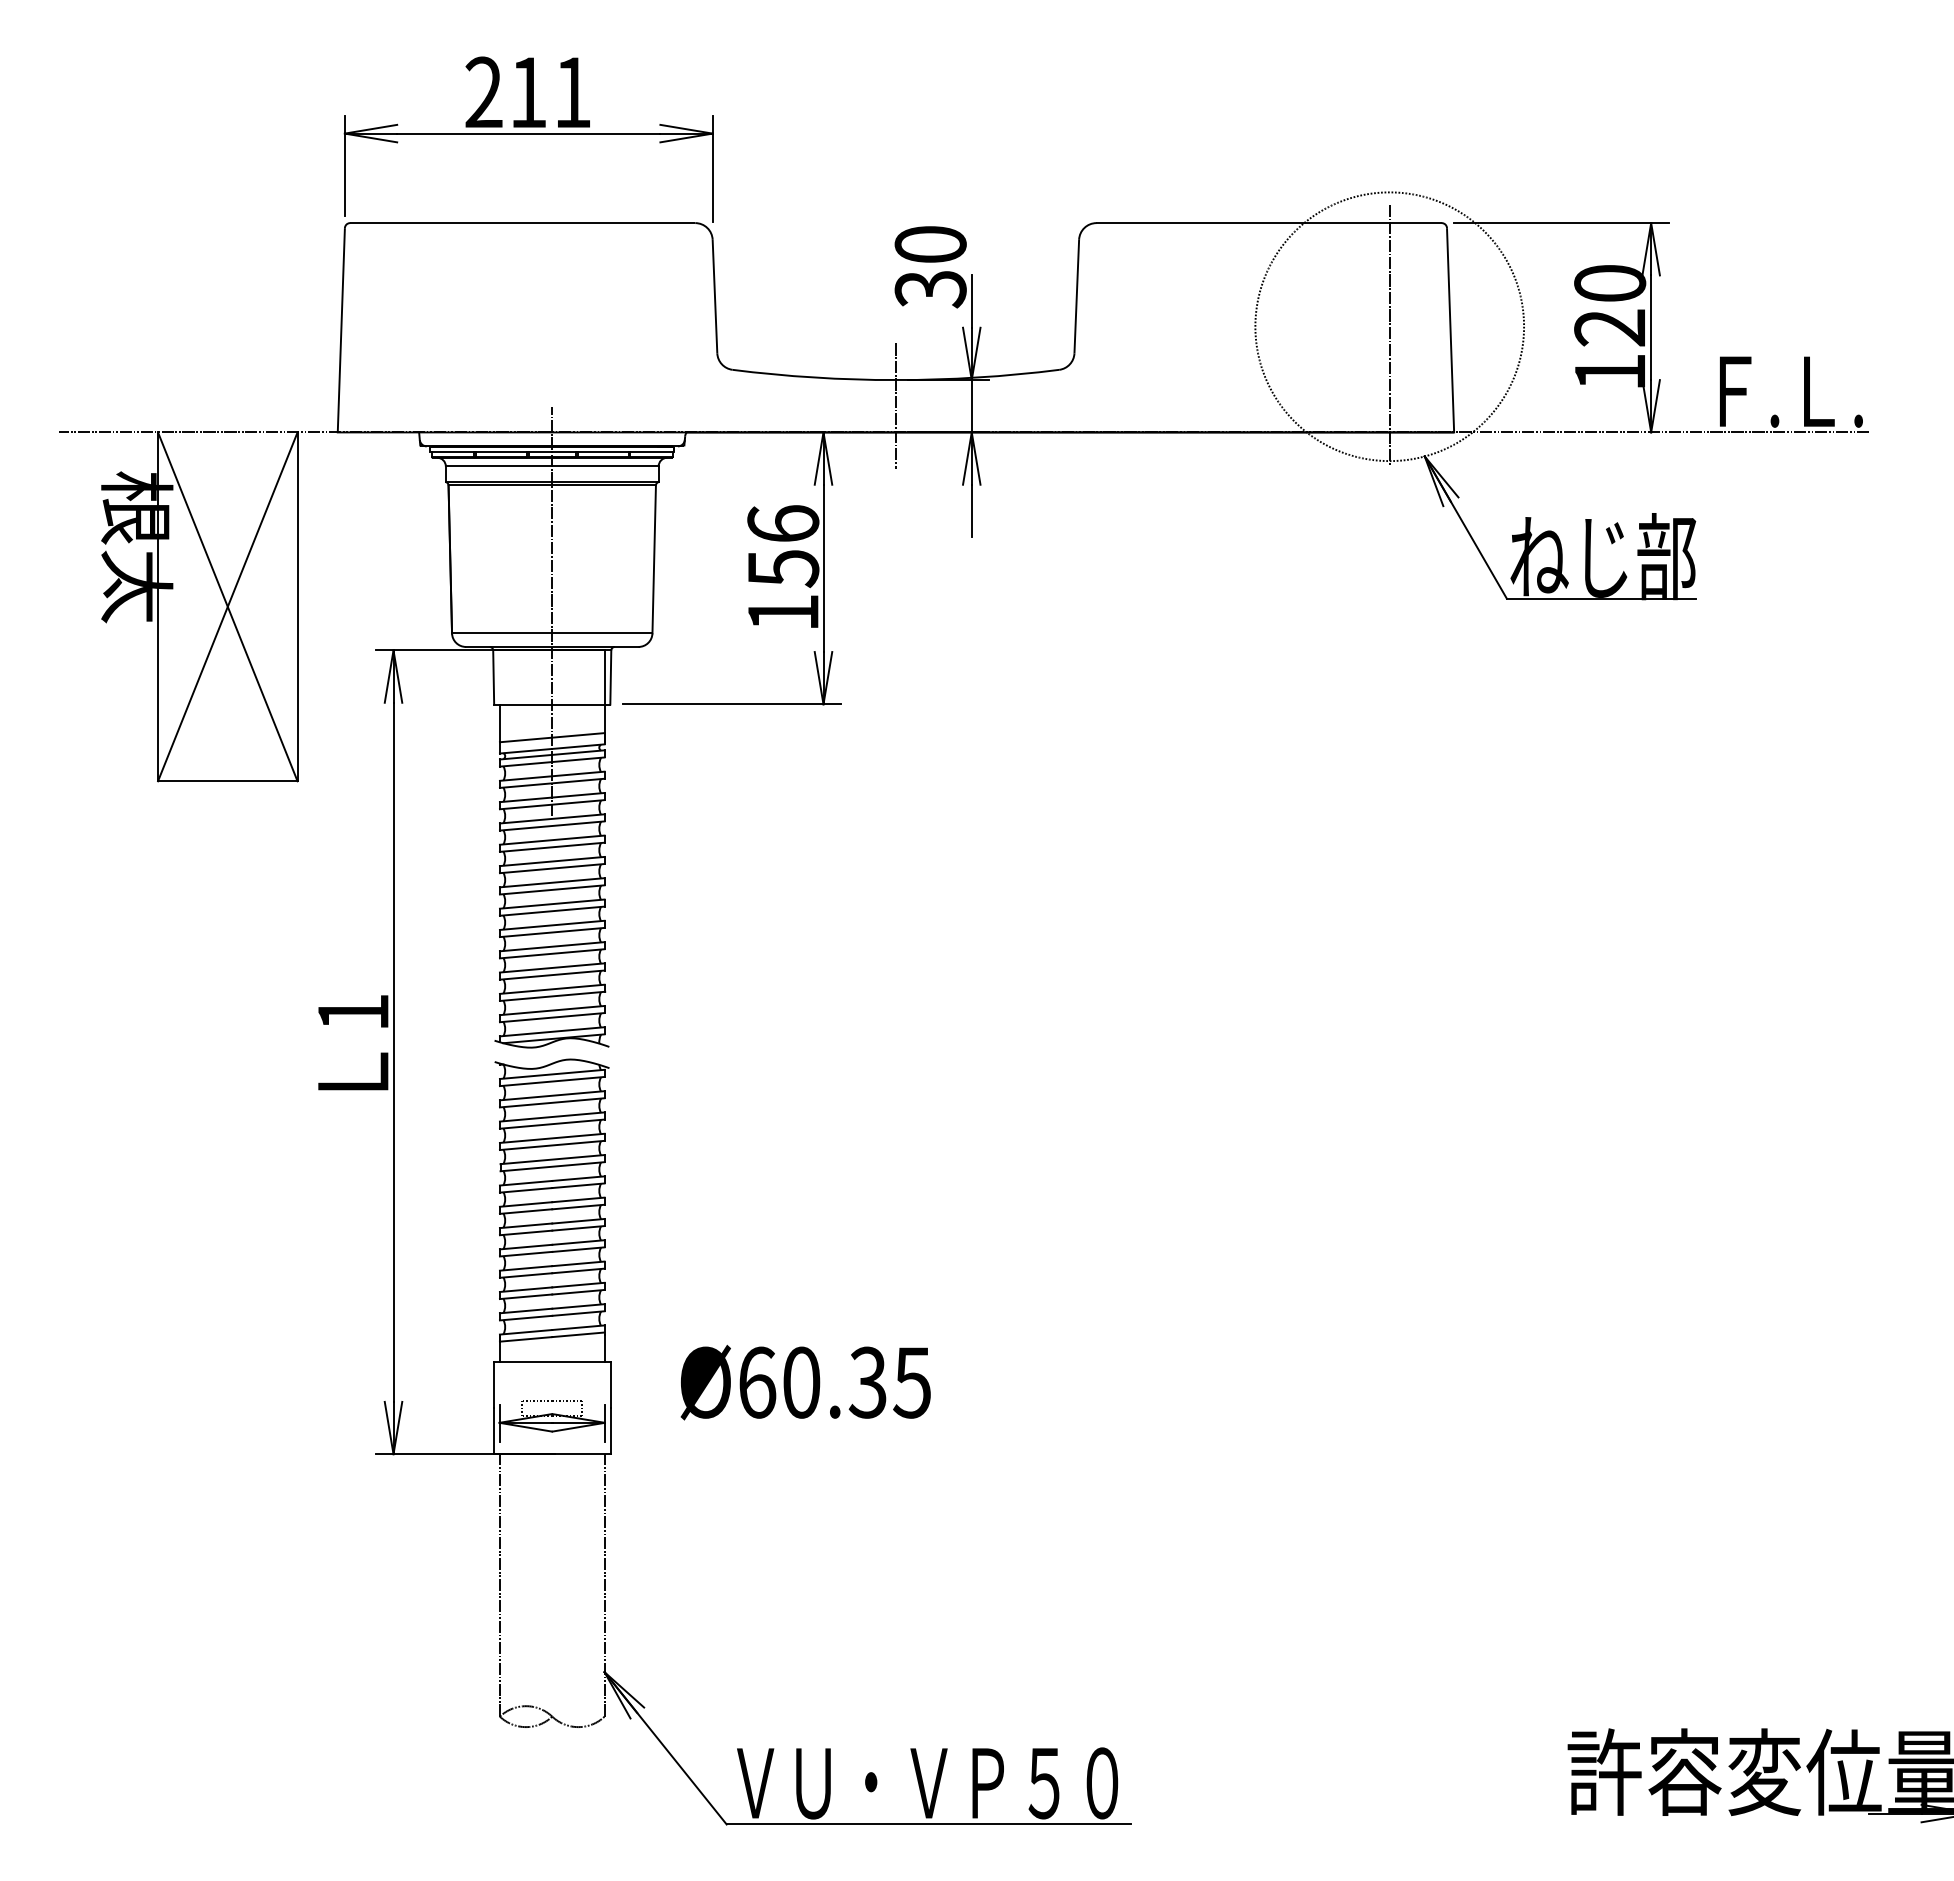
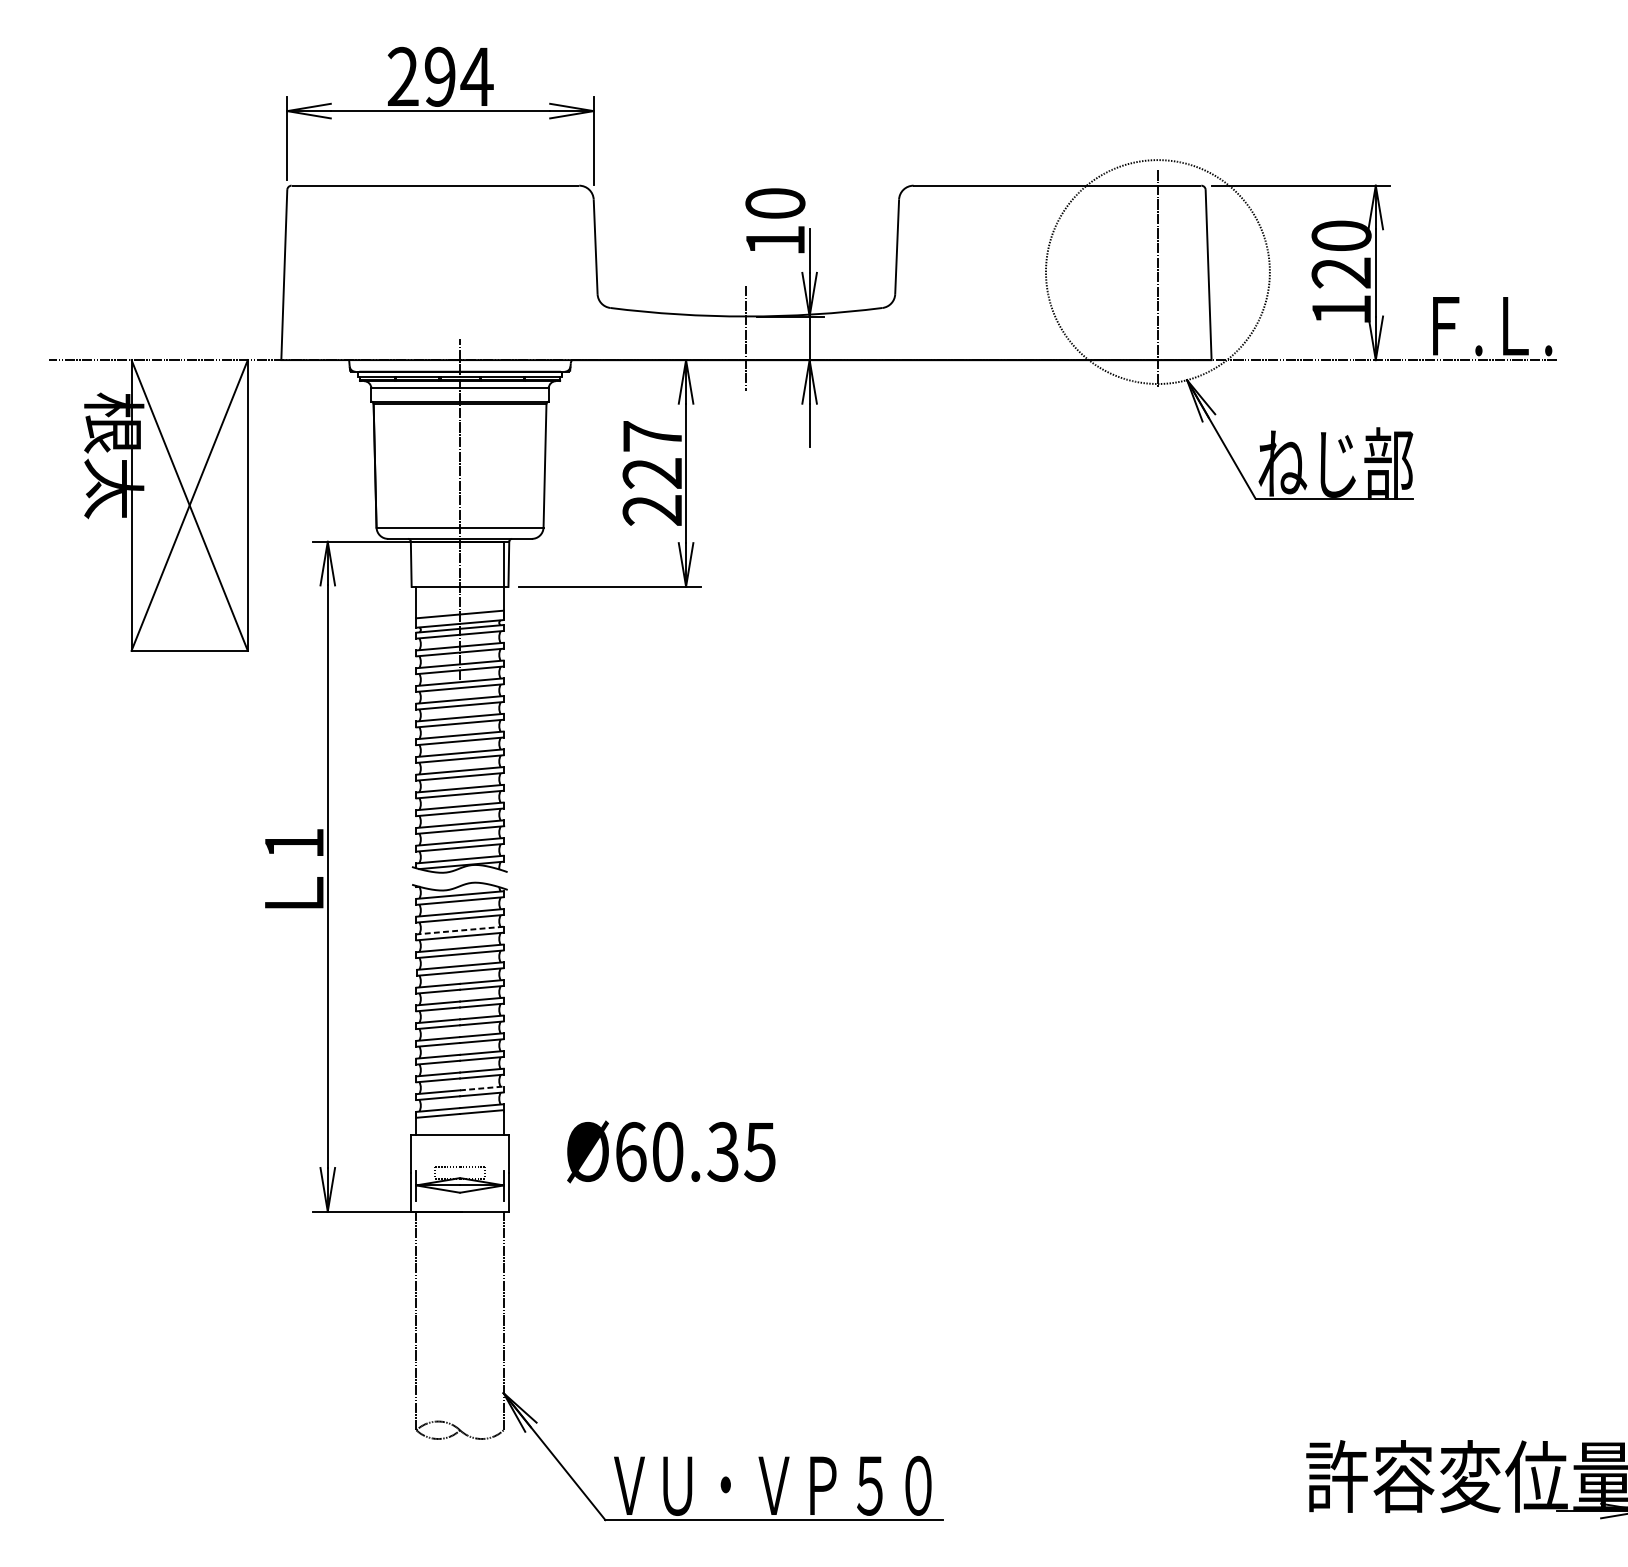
text: (551, 92) -> (459, 76), 211 -> 294
text: (930, 289) -> (775, 241), 30 -> 10
text: (783, 568) -> (652, 473), 156 -> 227
line: (552, 1117) -> (460, 930), solid -> dashed
line: (578, 1306) -> (481, 1088), solid -> dashed

